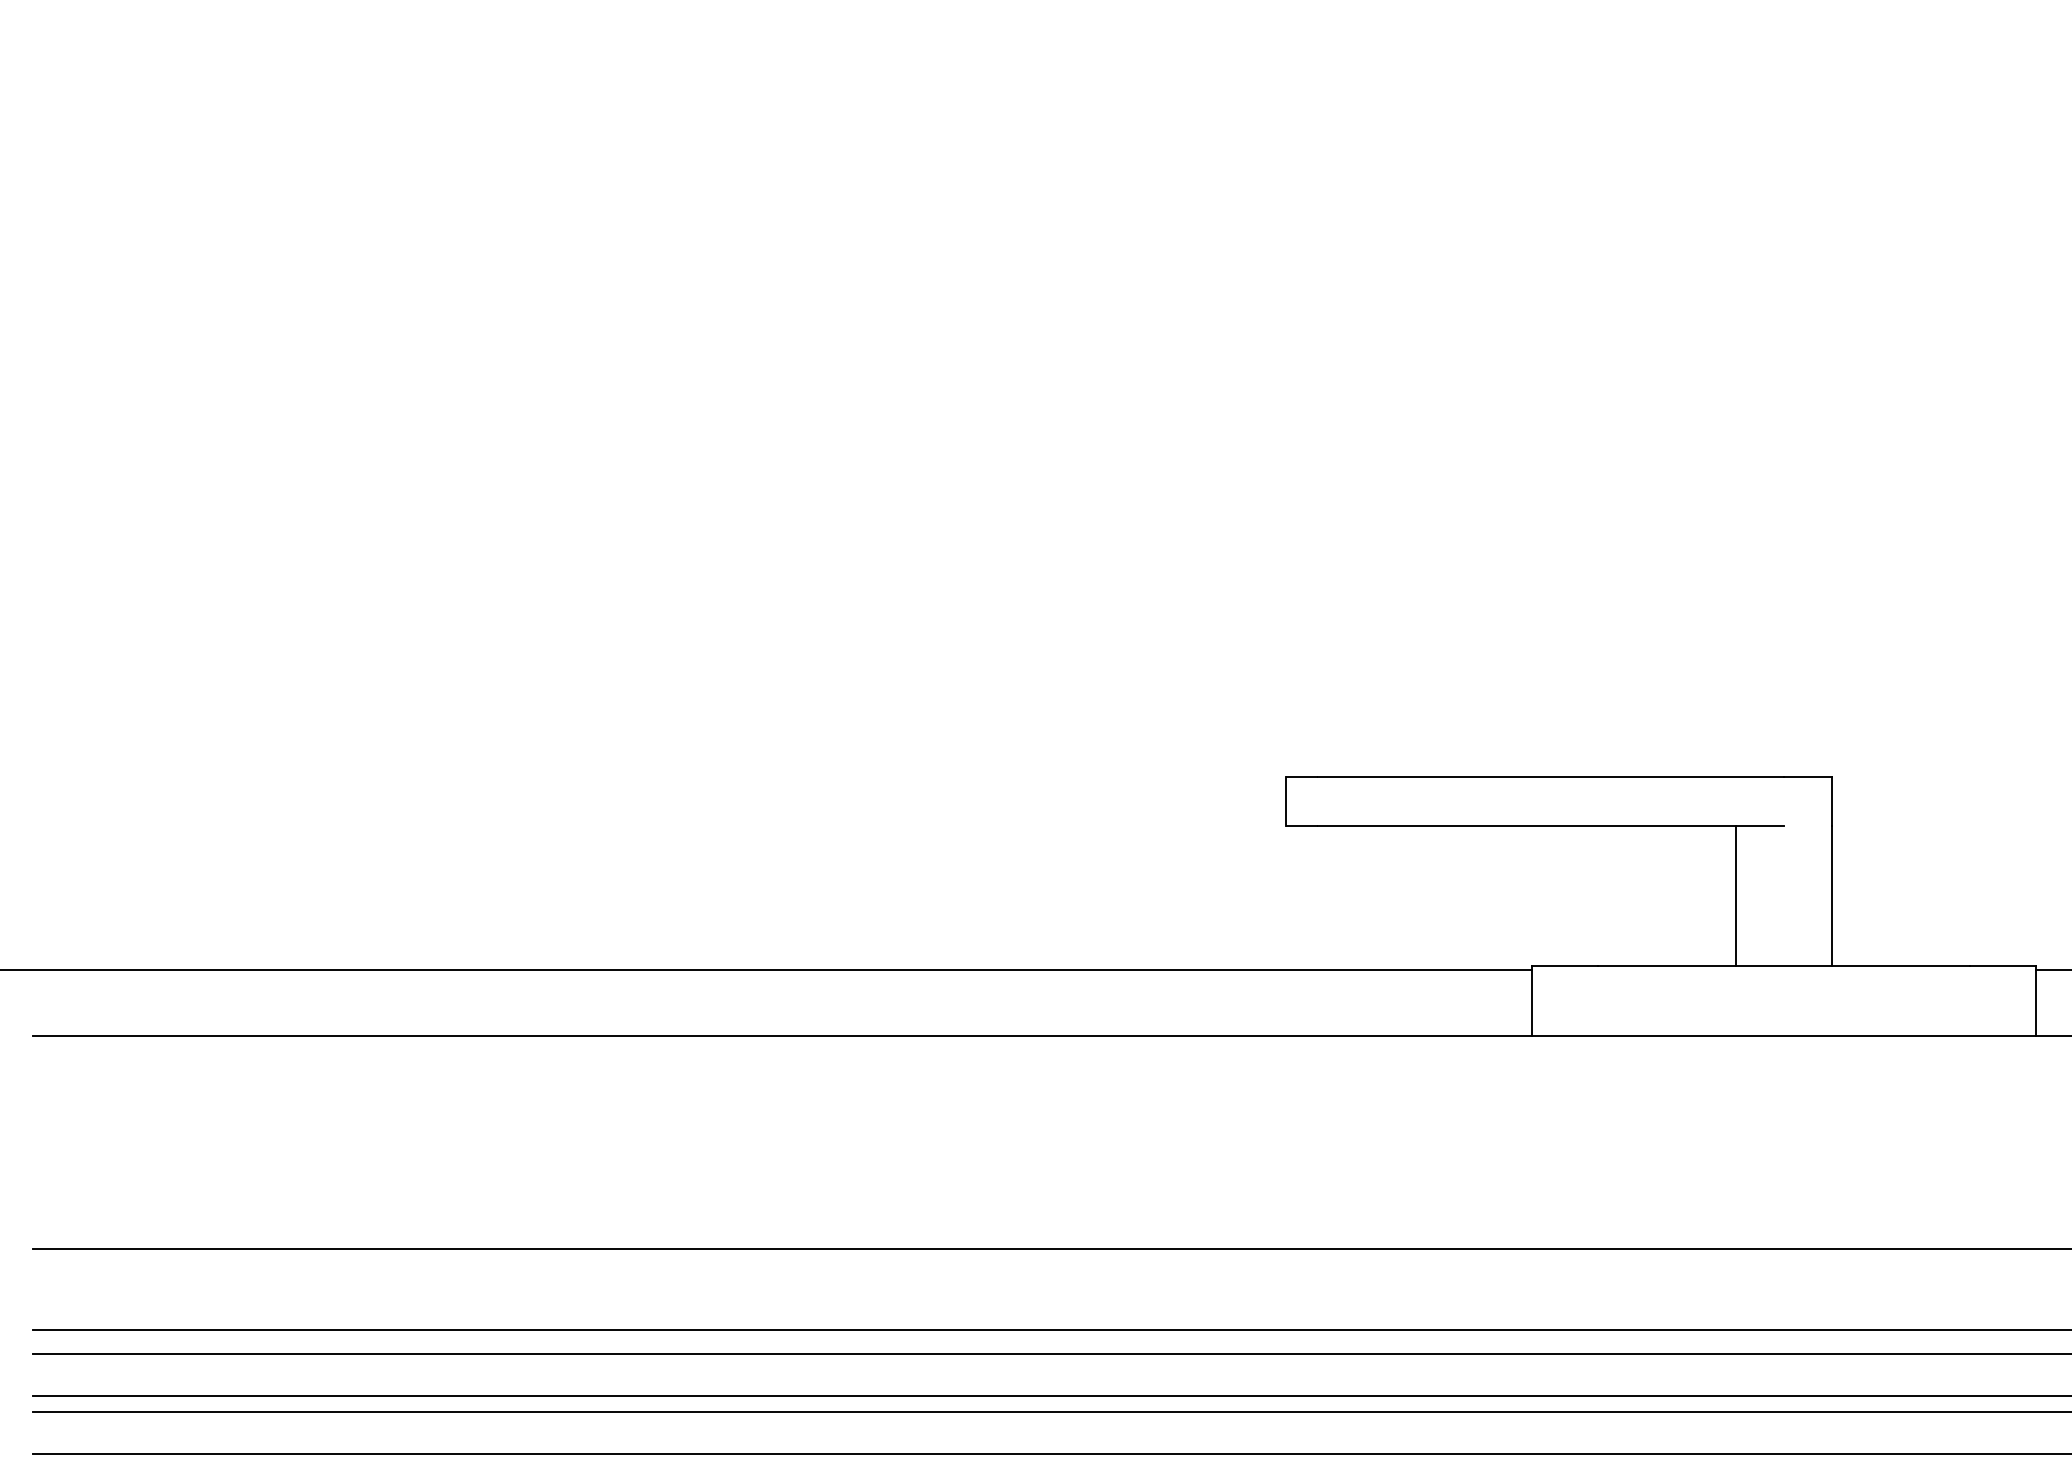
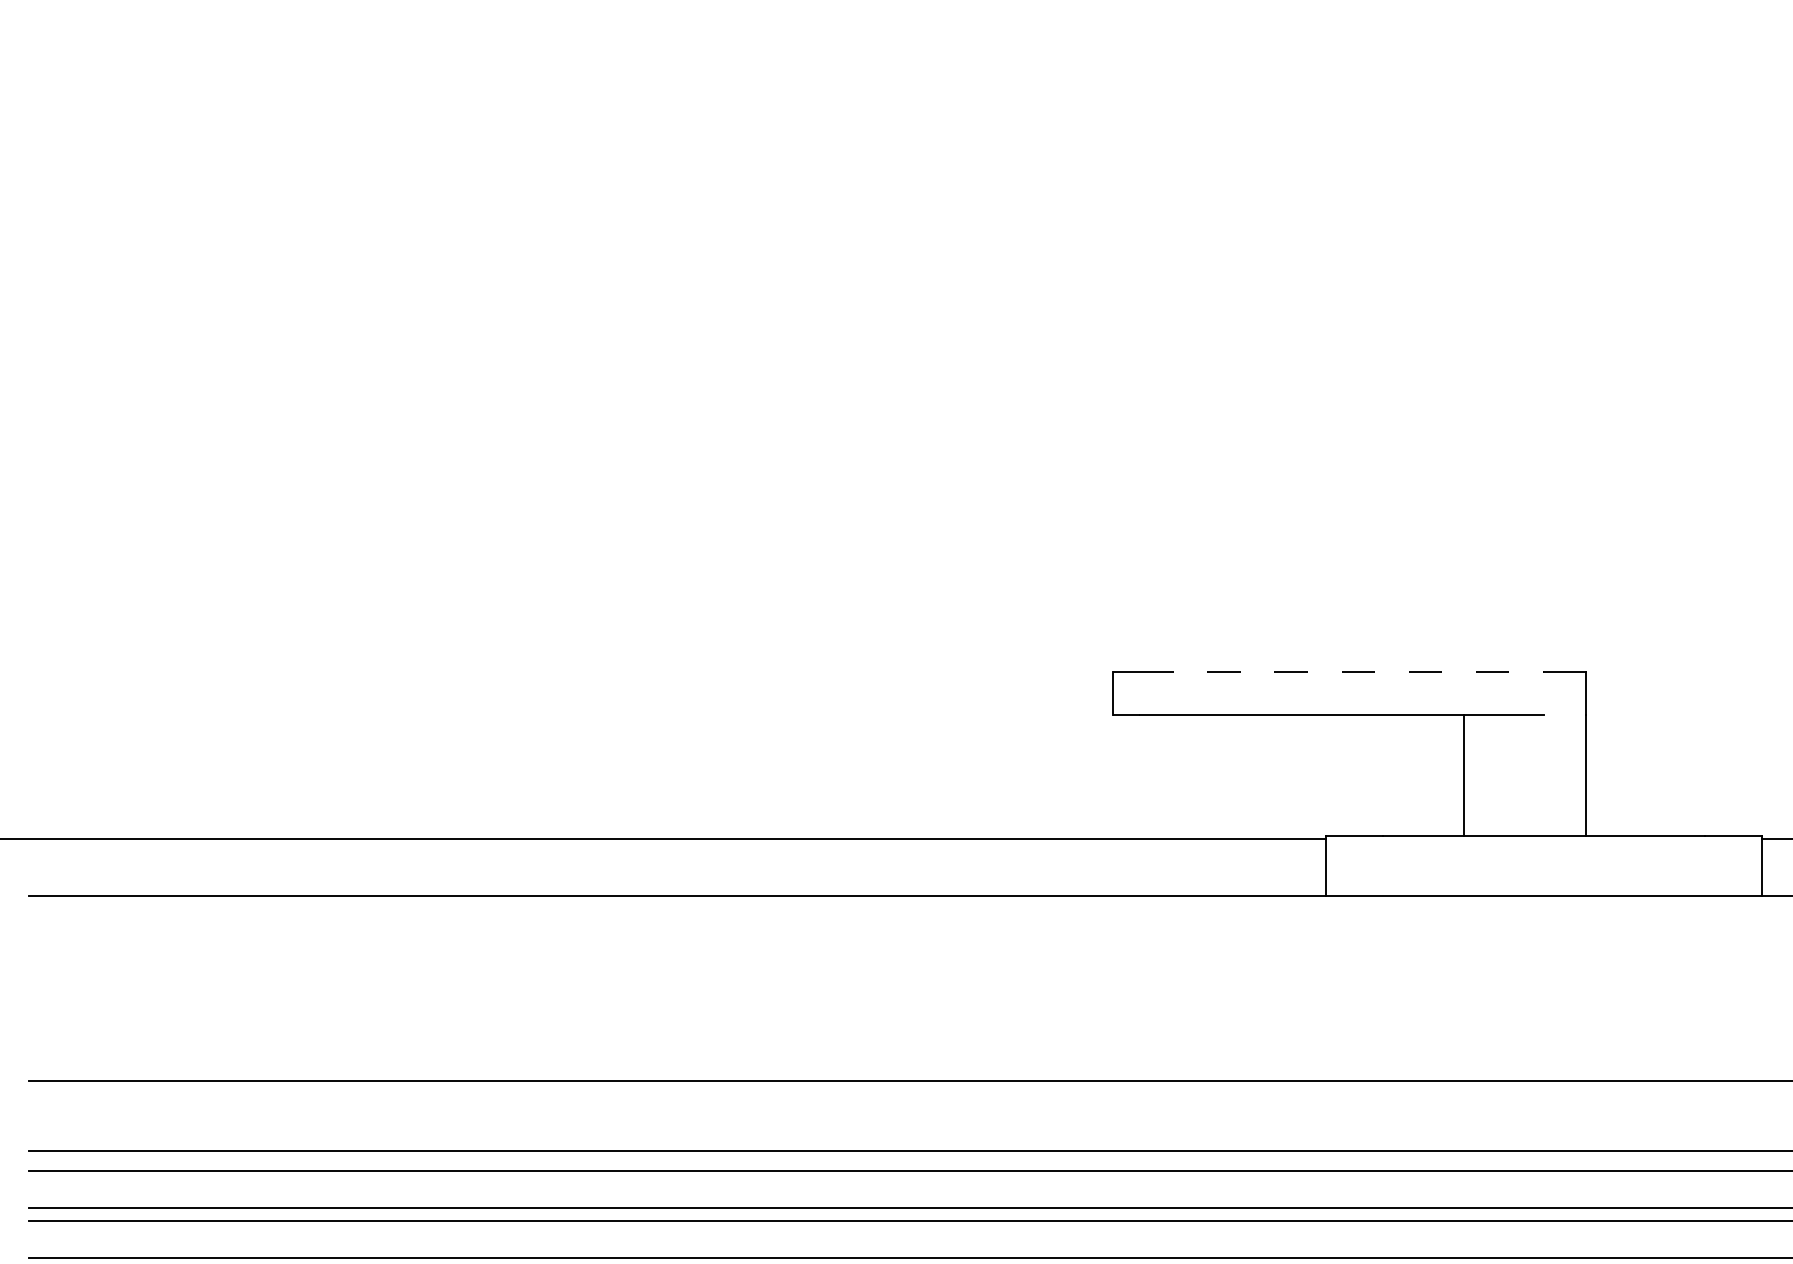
line: (1551, 776) -> (1342, 671), solid -> dashed
line: (1735, 895) -> (1463, 774), moved

